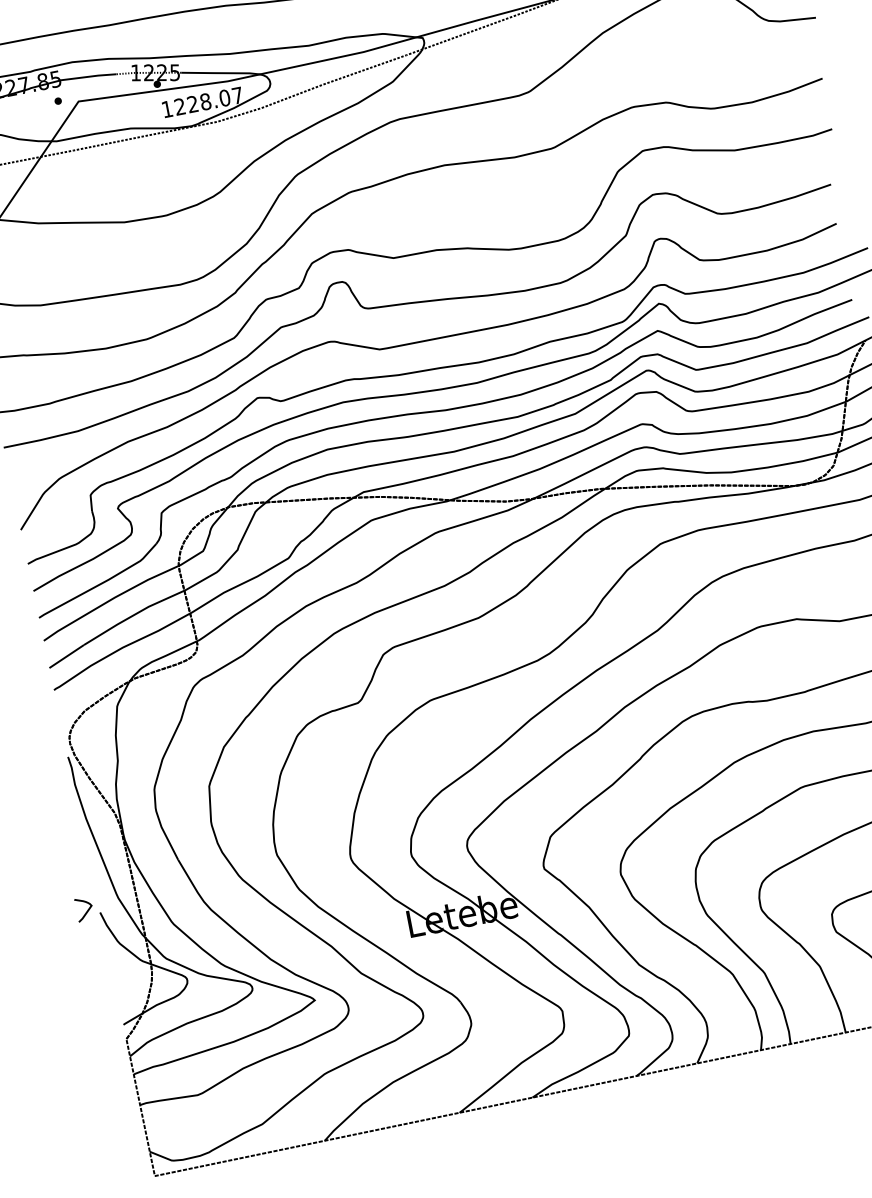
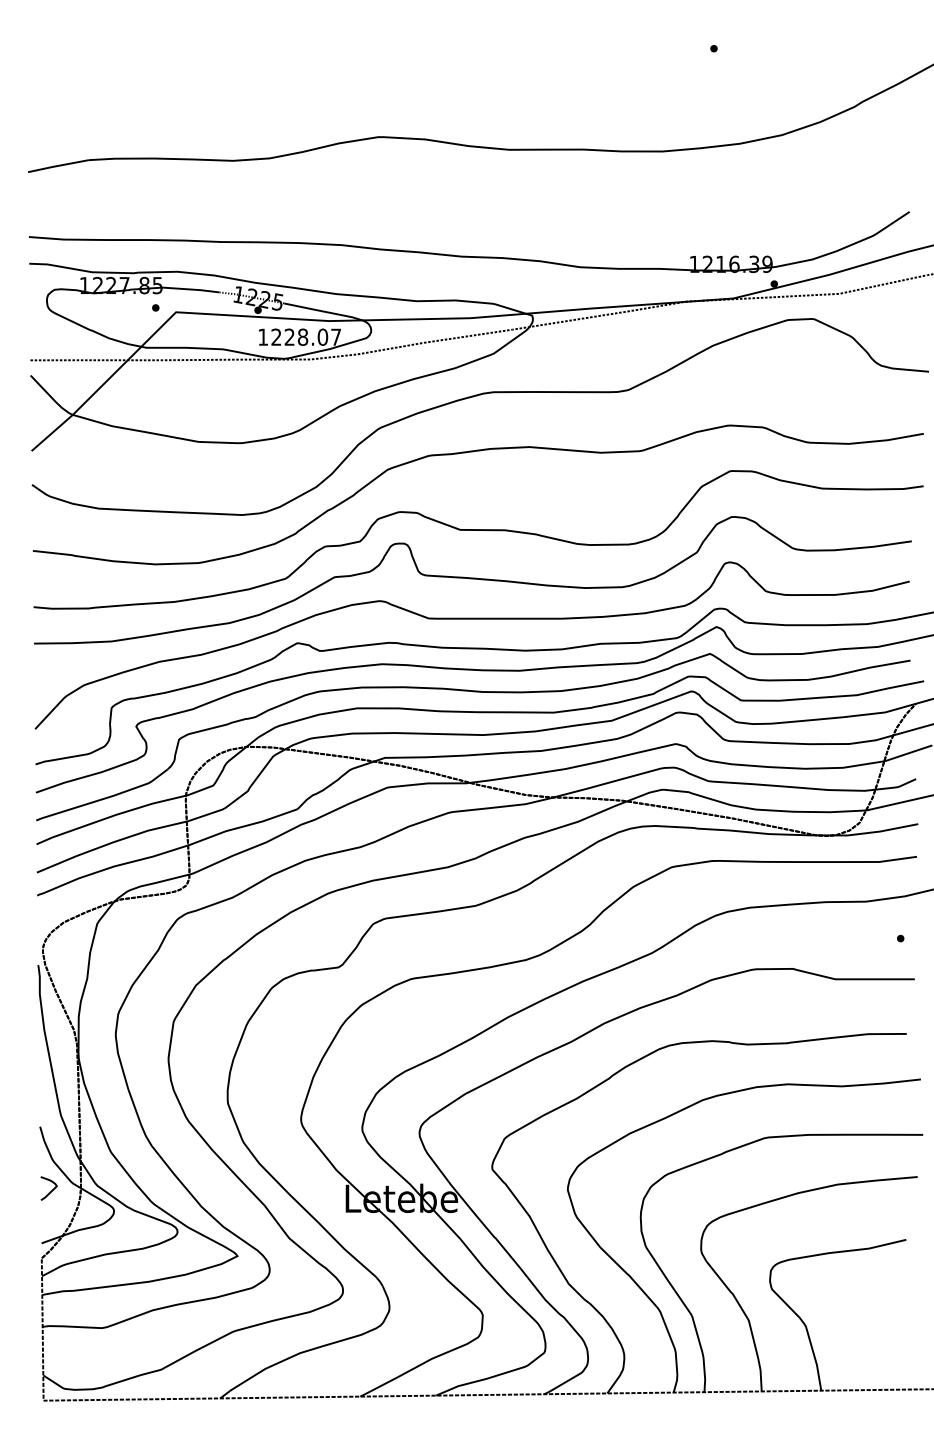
curve: (87, 910) -> (51, 1190), moved

